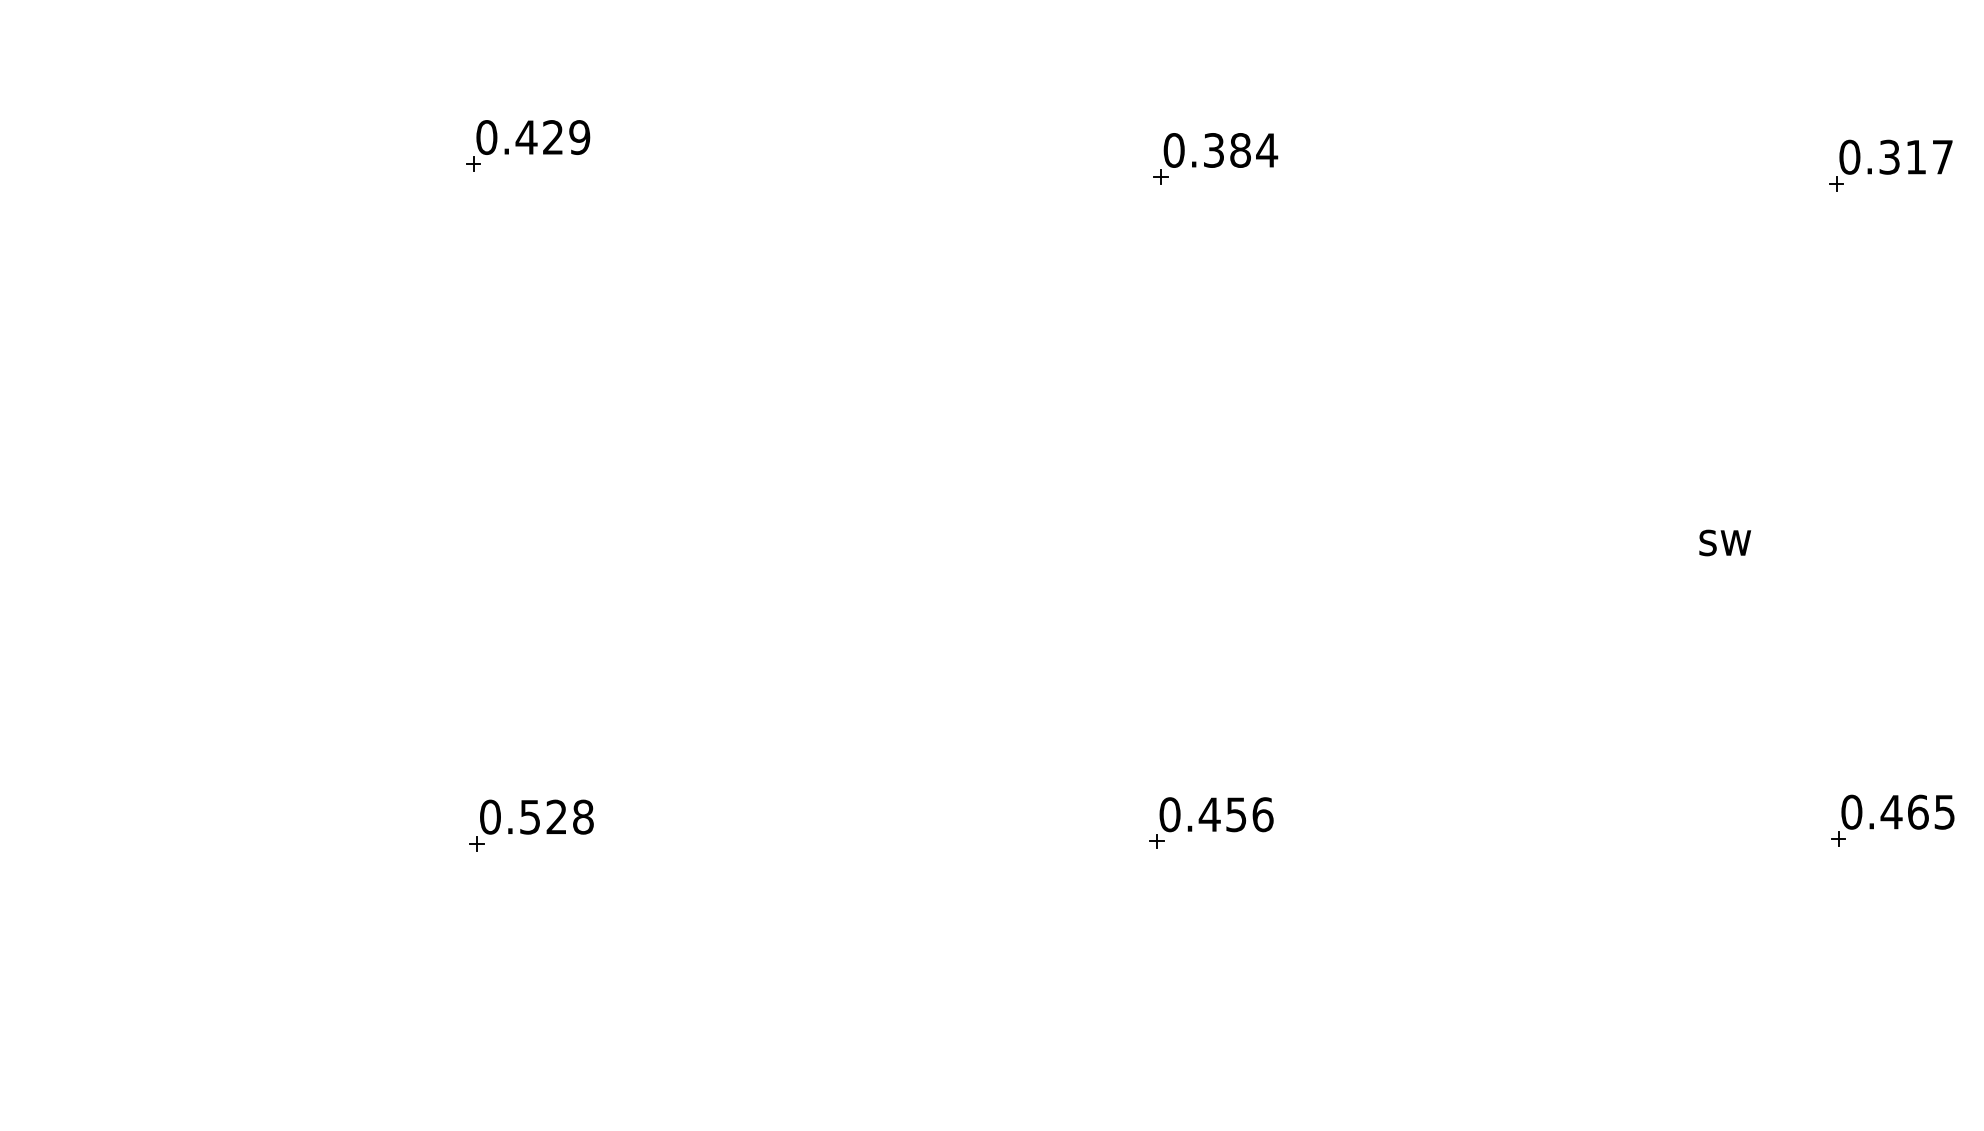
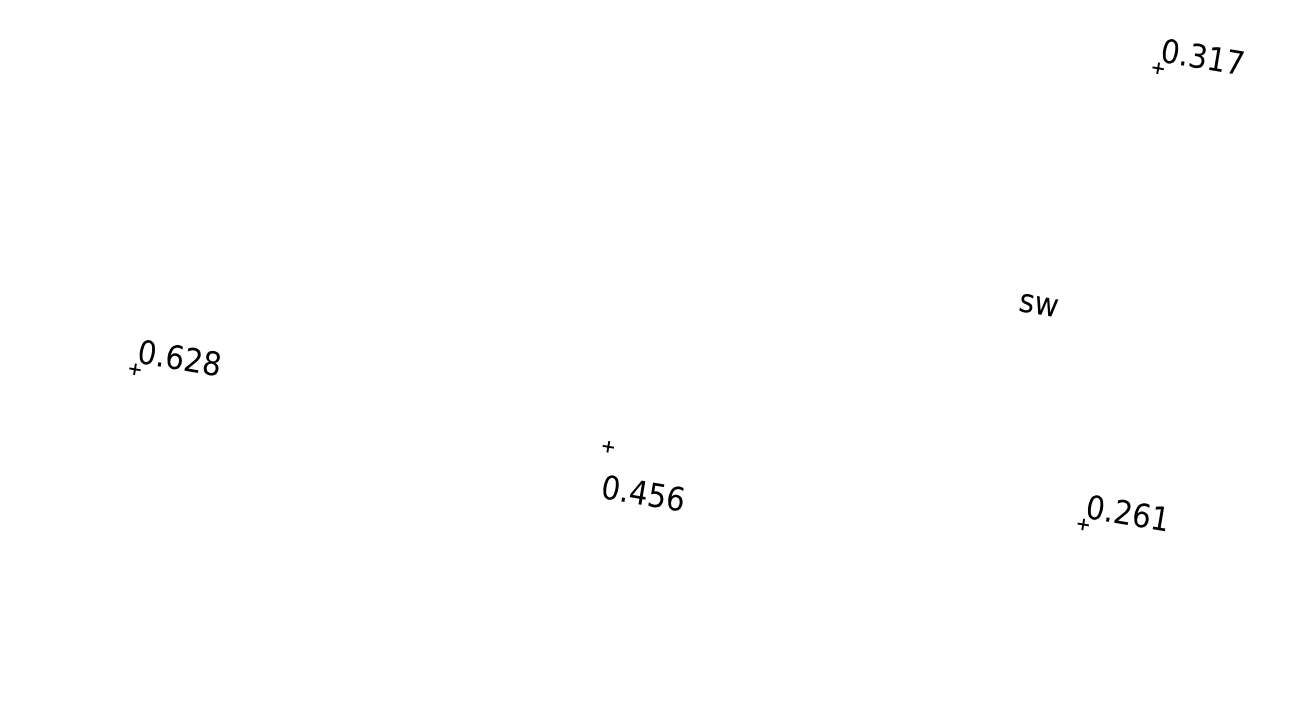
text: (1917, 811) -> (1141, 514), 0.465 -> 0.261
text: (1216, 814) -> (643, 492), moved
text: (530, 816) -> (175, 356), 0.528 -> 0.628

